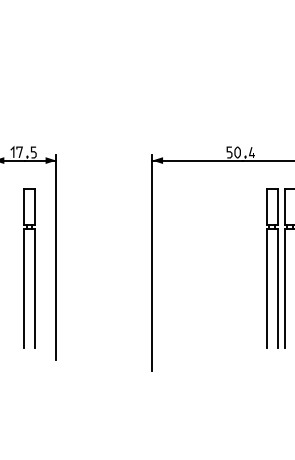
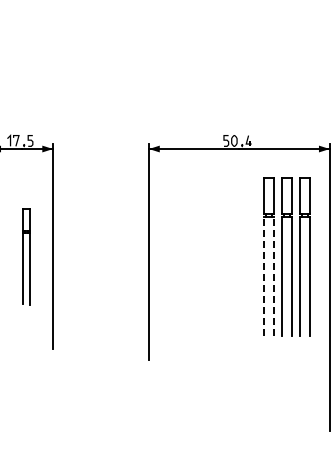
part: (29, 268) -> (26, 256), size x0.6
line: (266, 288) -> (263, 276), solid -> dashed
line: (277, 288) -> (274, 276), solid -> dashed

